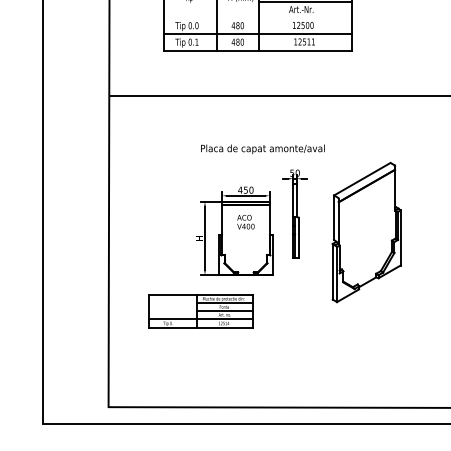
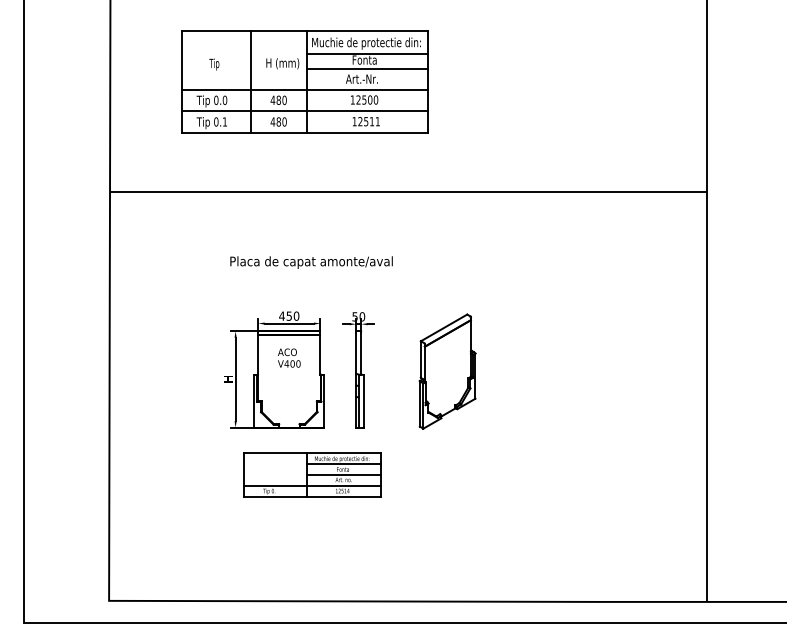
line: (257, 17) -> (304, 89), added
part: (294, 214) -> (358, 370), moved
part: (366, 232) -> (447, 371), size x0.62
part: (201, 310) -> (312, 474), moved

